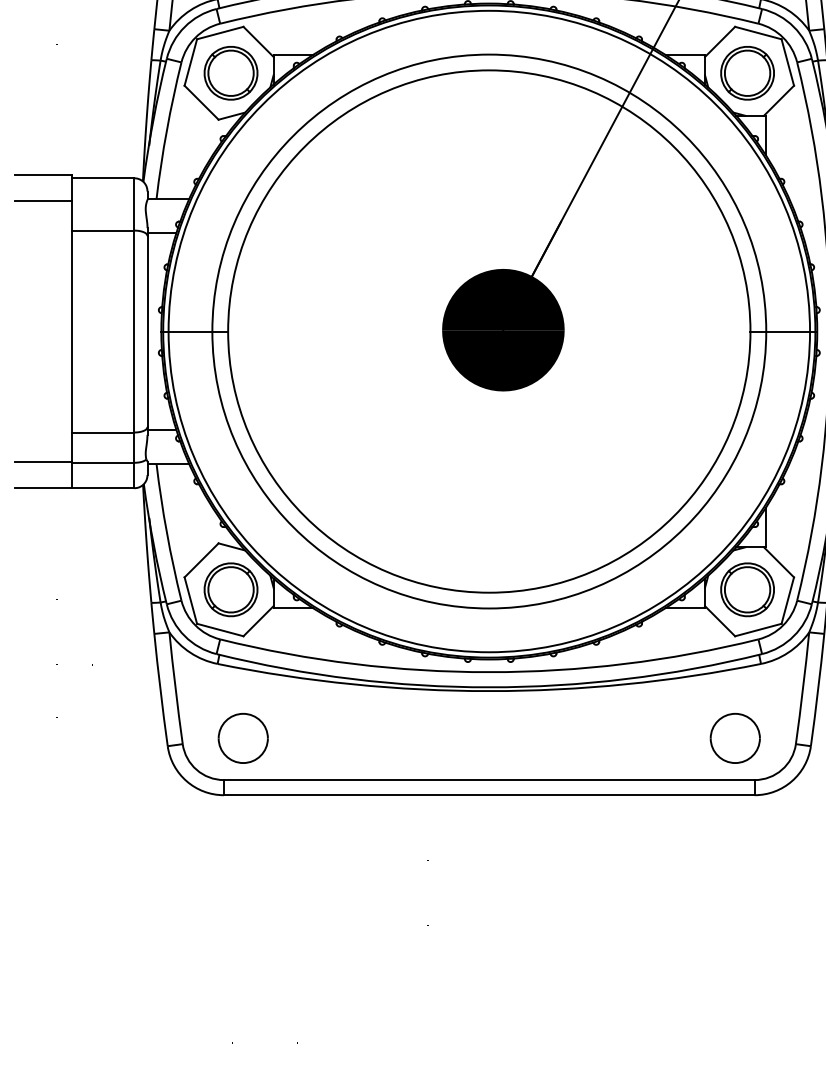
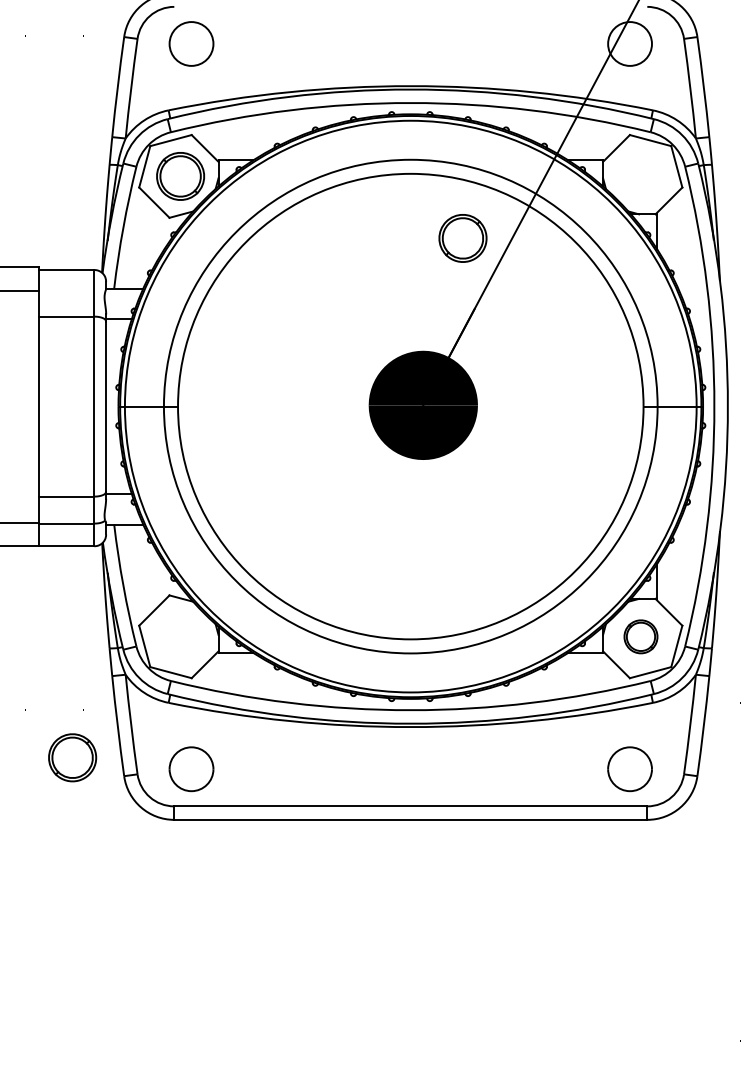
part: (747, 73) -> (462, 238), moved
part: (230, 589) -> (72, 757), moved
part: (747, 589) -> (640, 636), size x0.7

